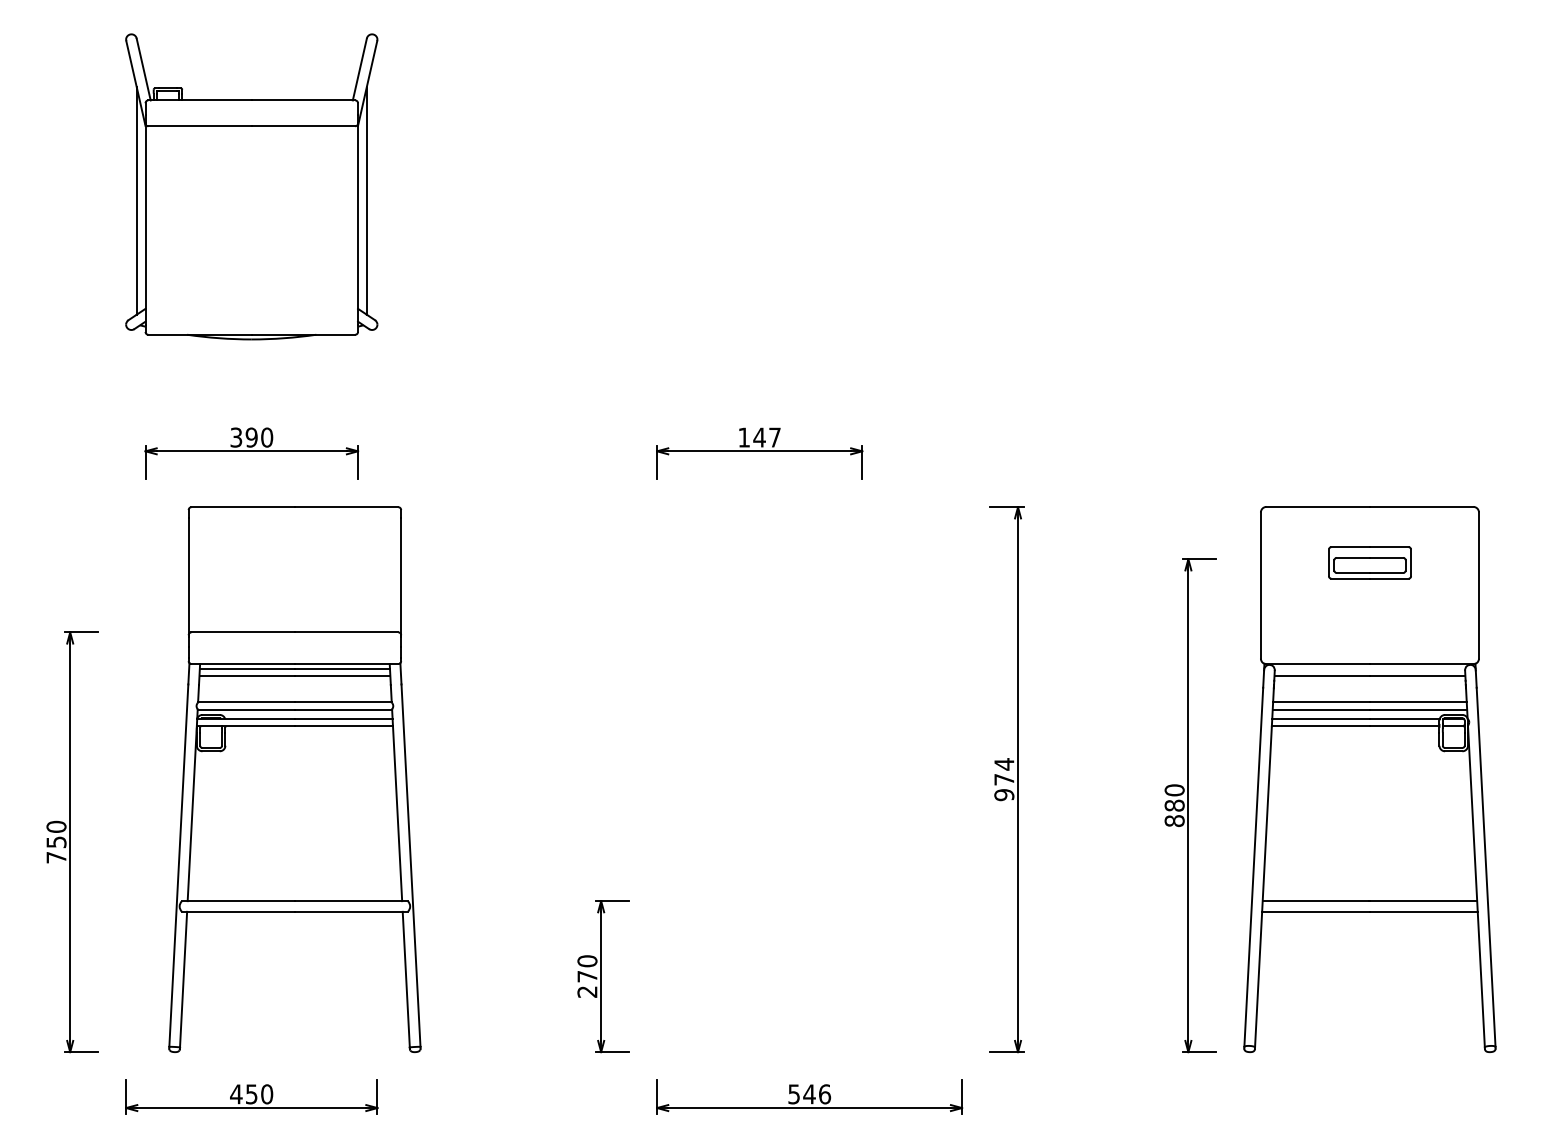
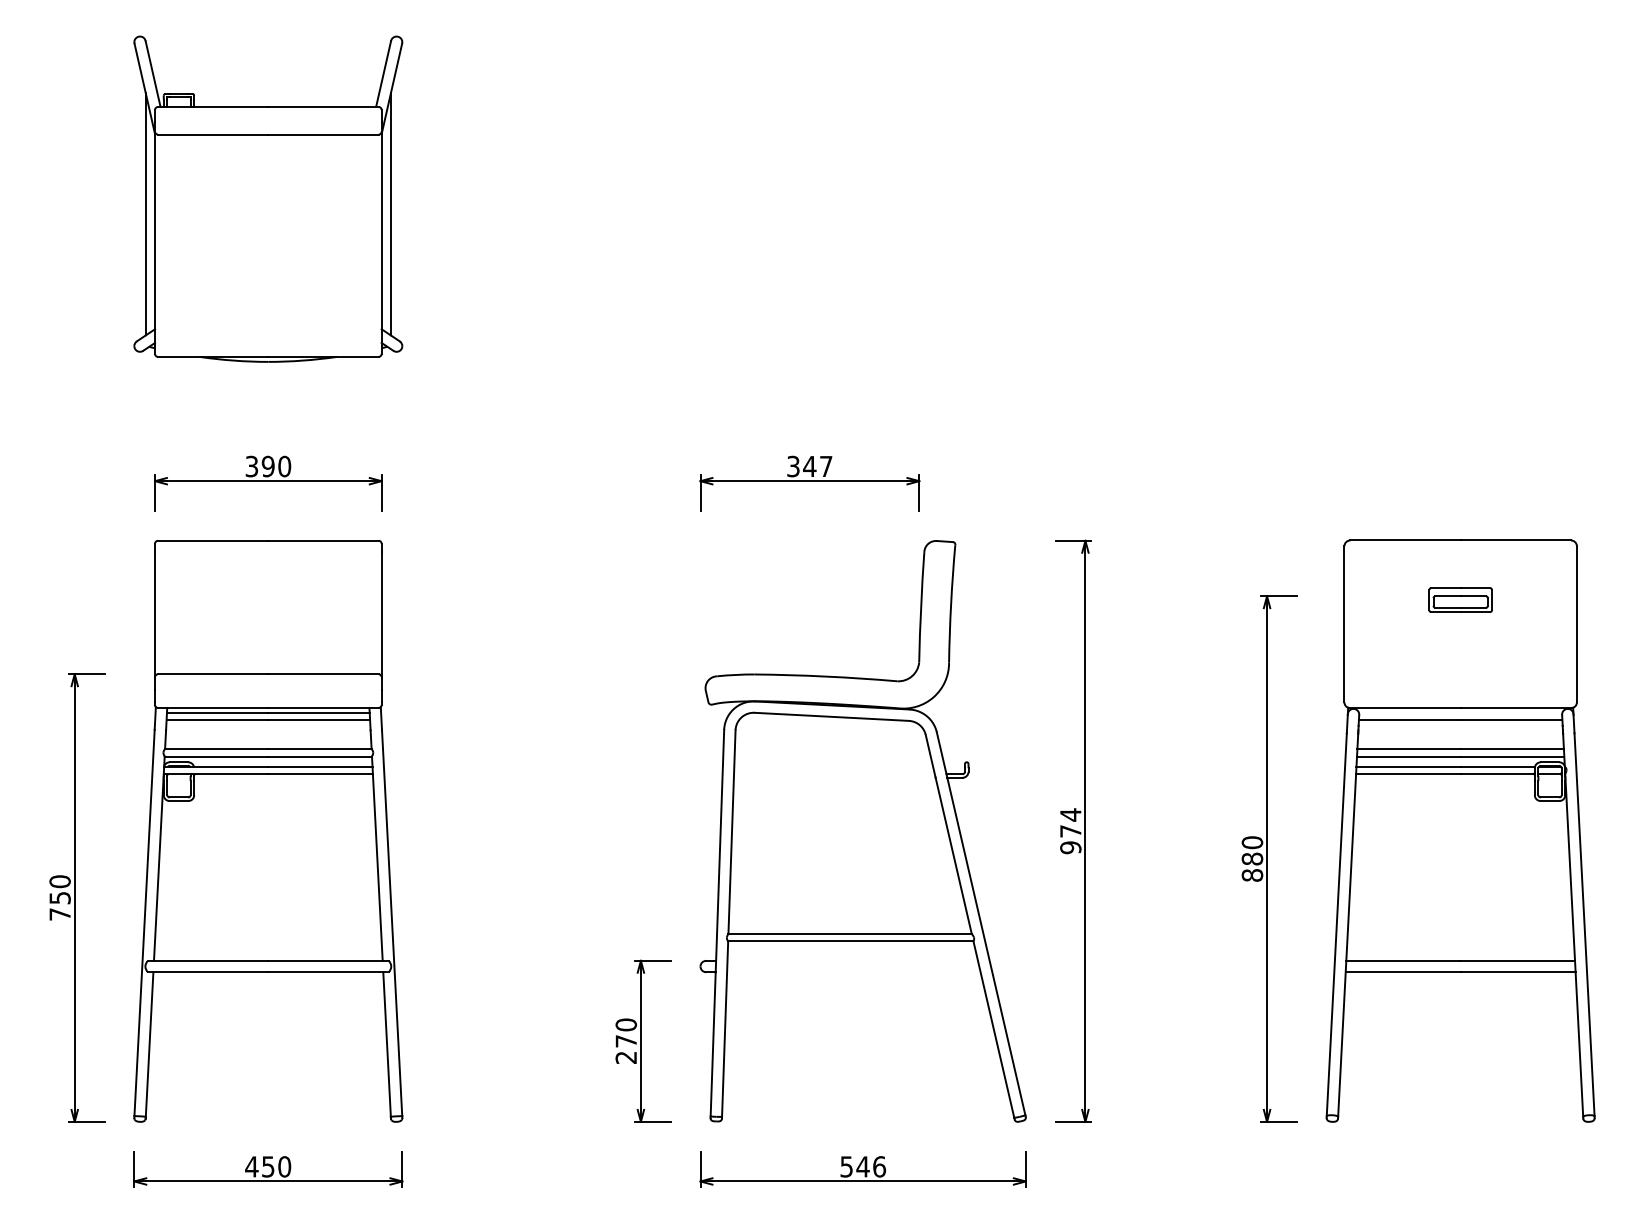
text: (744, 437) -> (793, 466), 147 -> 347
part: (1369, 562) -> (1460, 599), size x0.71
part: (295, 779) -> (268, 831), moved
part: (808, 779) -> (862, 831), added

